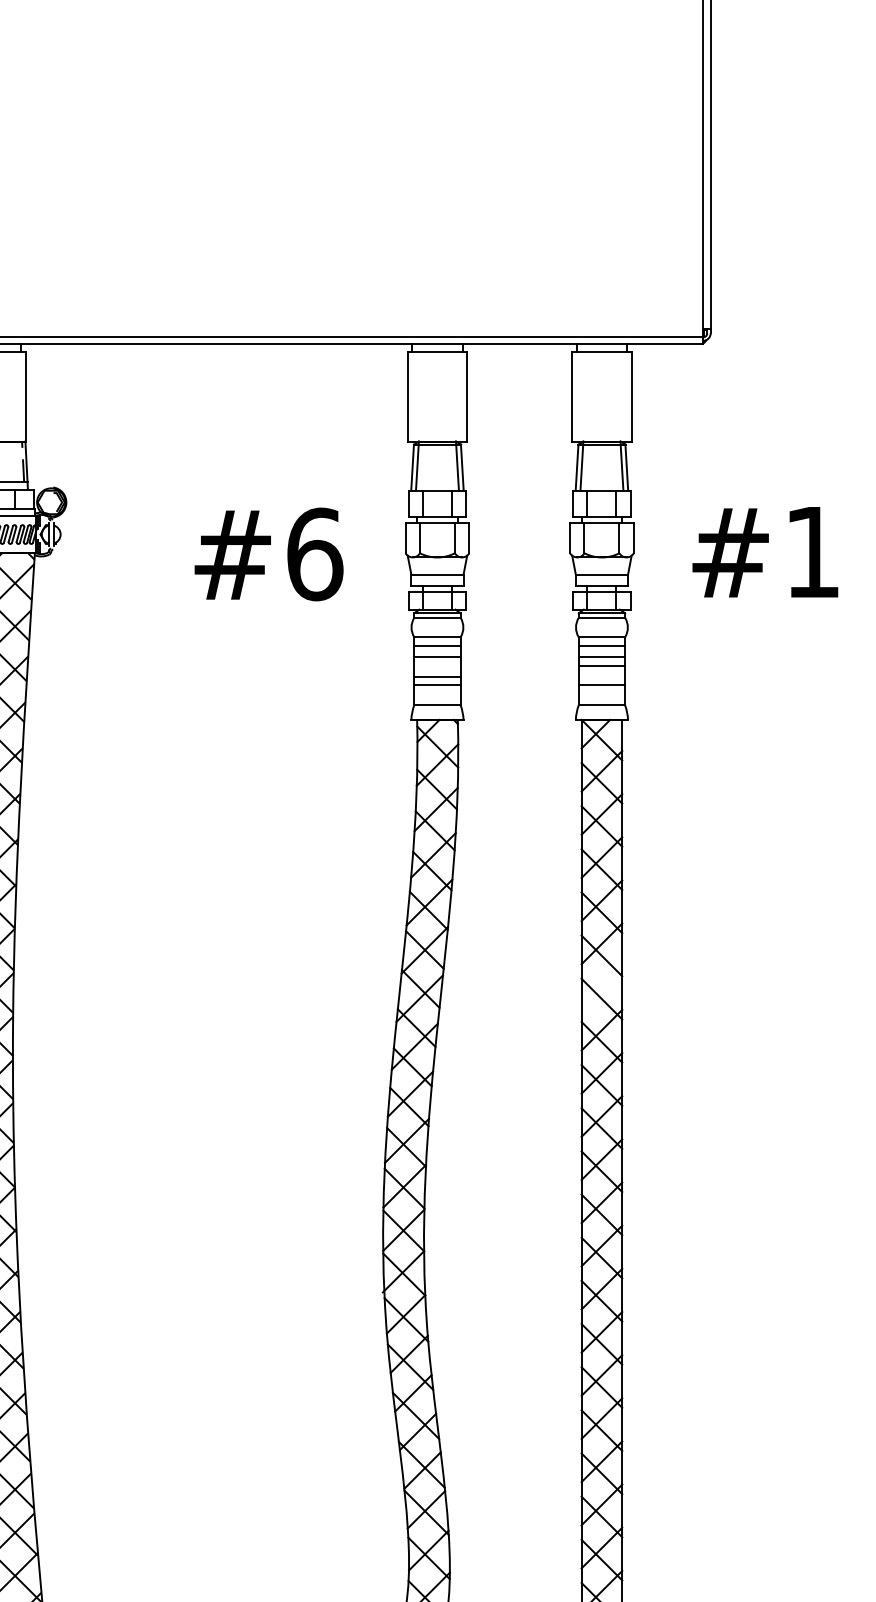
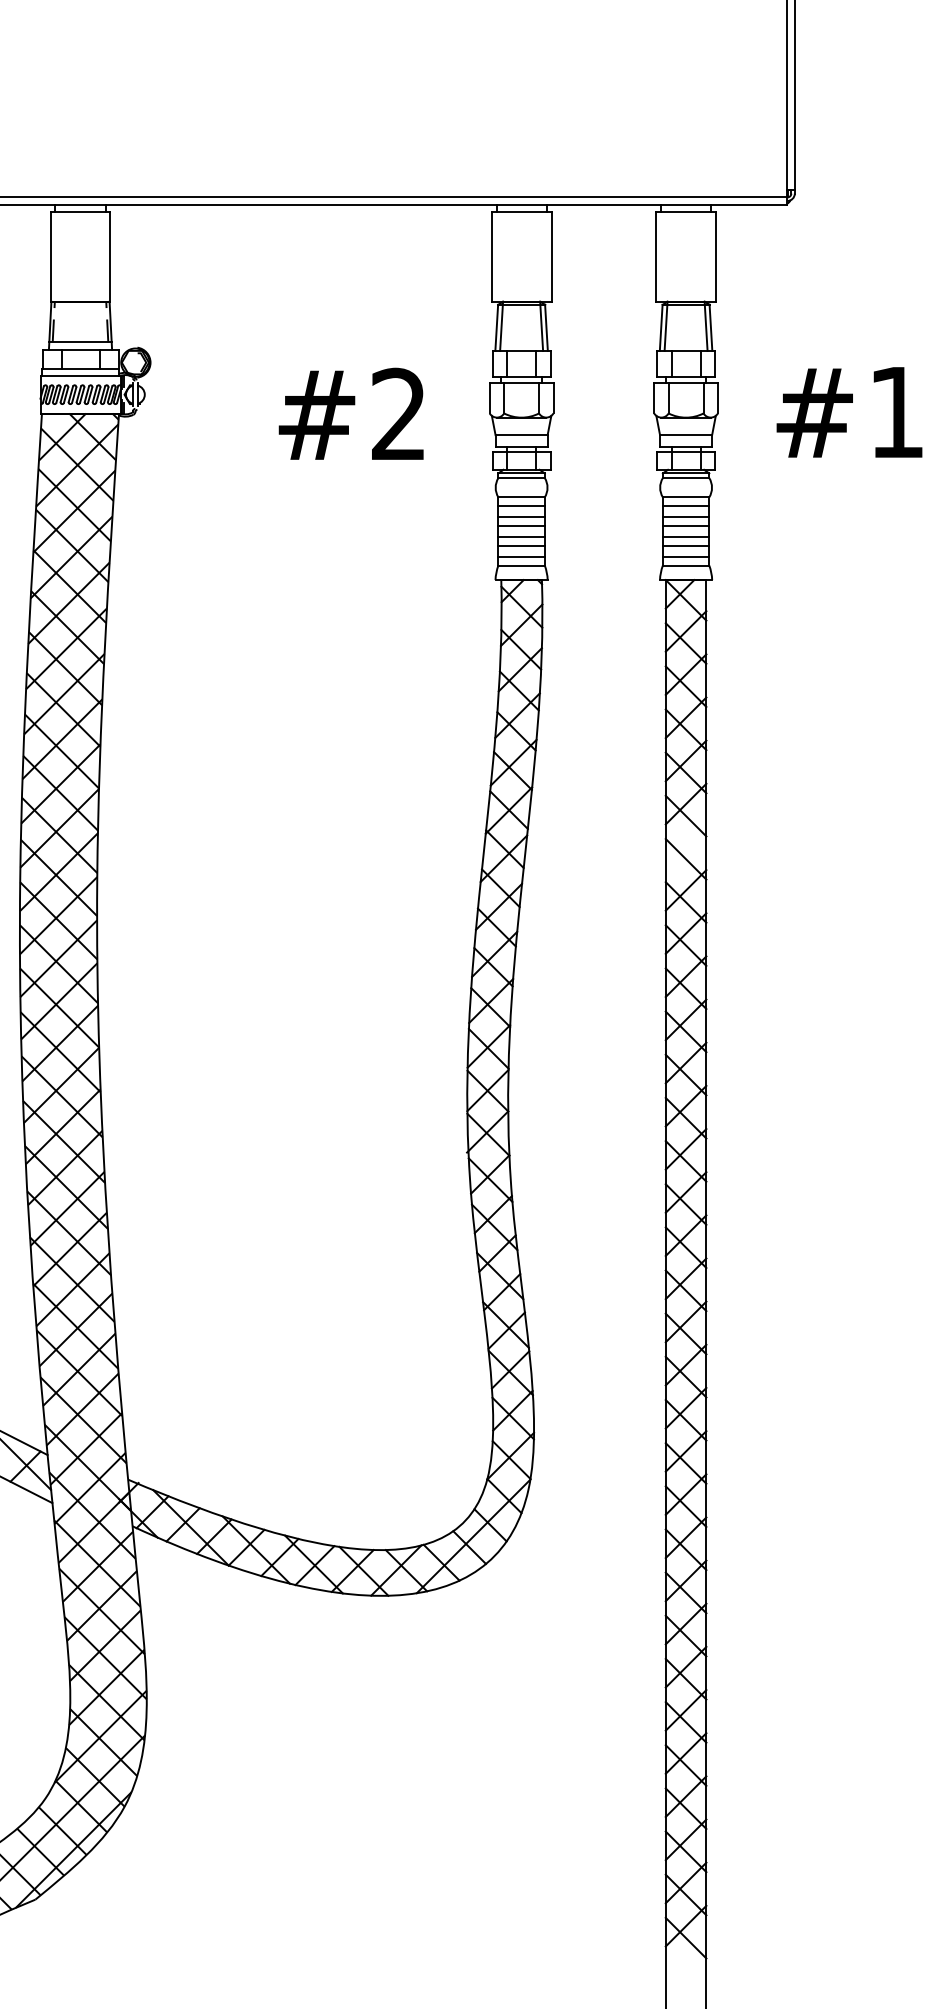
text: (315, 554) -> (399, 414), #6 -> #2
line: (437, 665) -> (521, 525), added
line: (601, 677) -> (685, 537), added
line: (437, 697) -> (521, 557), added
line: (601, 697) -> (685, 557), added

